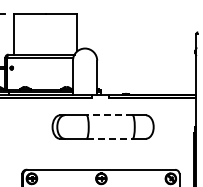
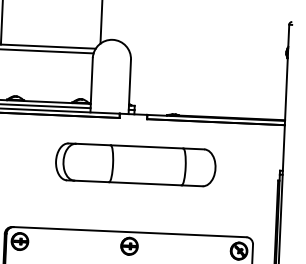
line: (109, 115) -> (146, 147), dashed -> solid
line: (110, 138) -> (146, 183), dashed -> solid

